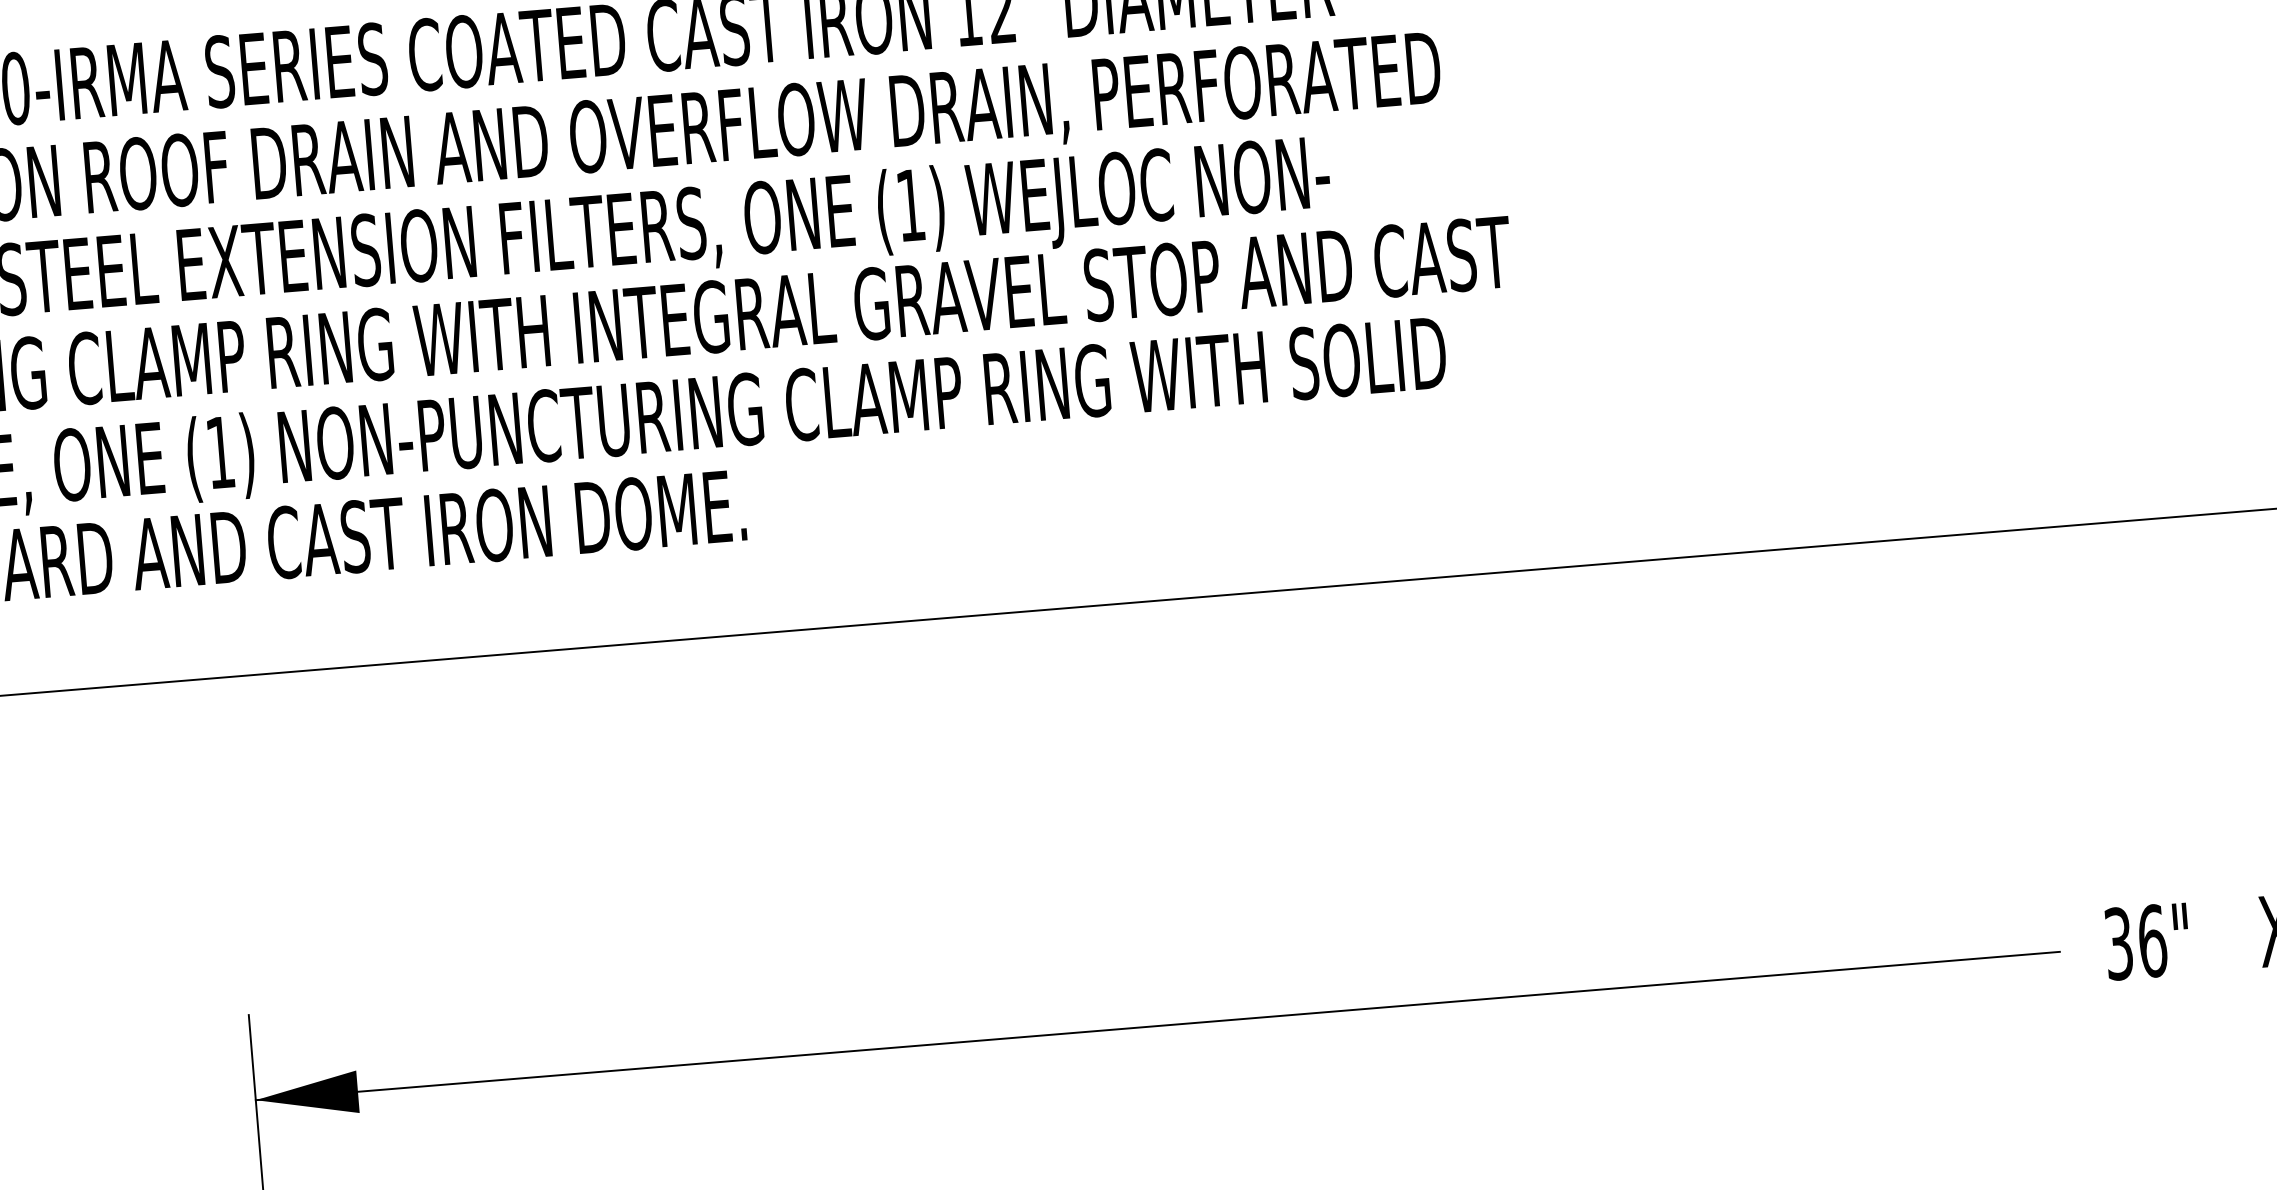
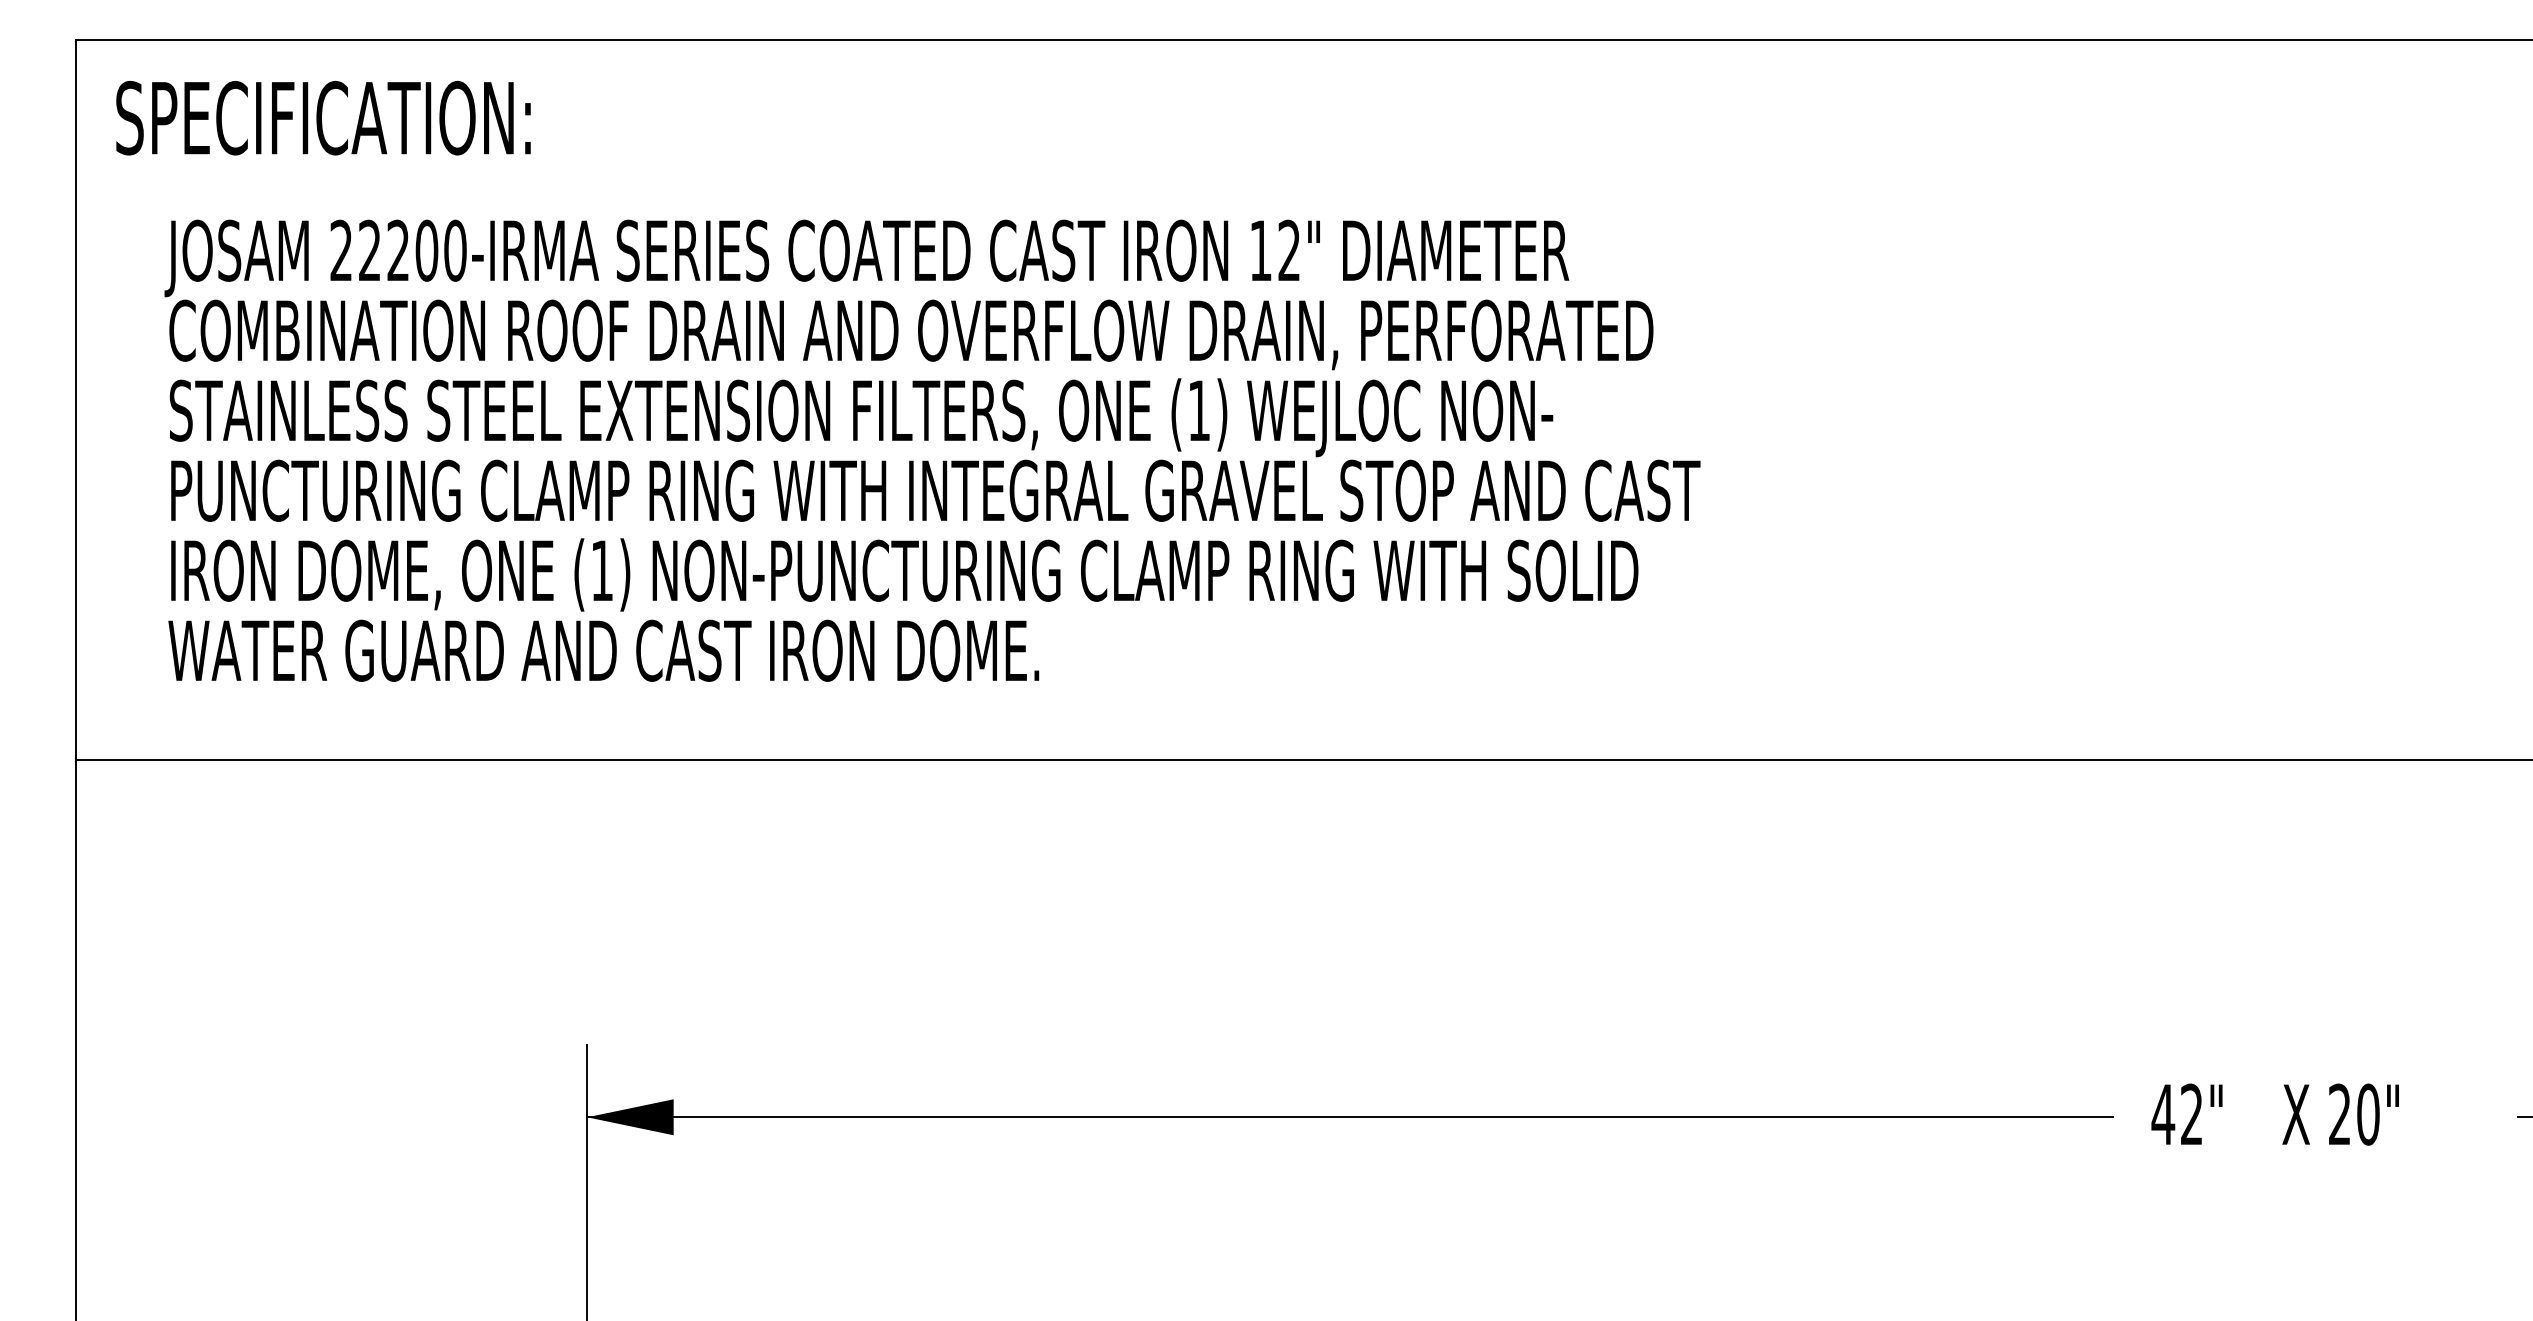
text: (2135, 942) -> (2177, 1114), 36" -> 42"

